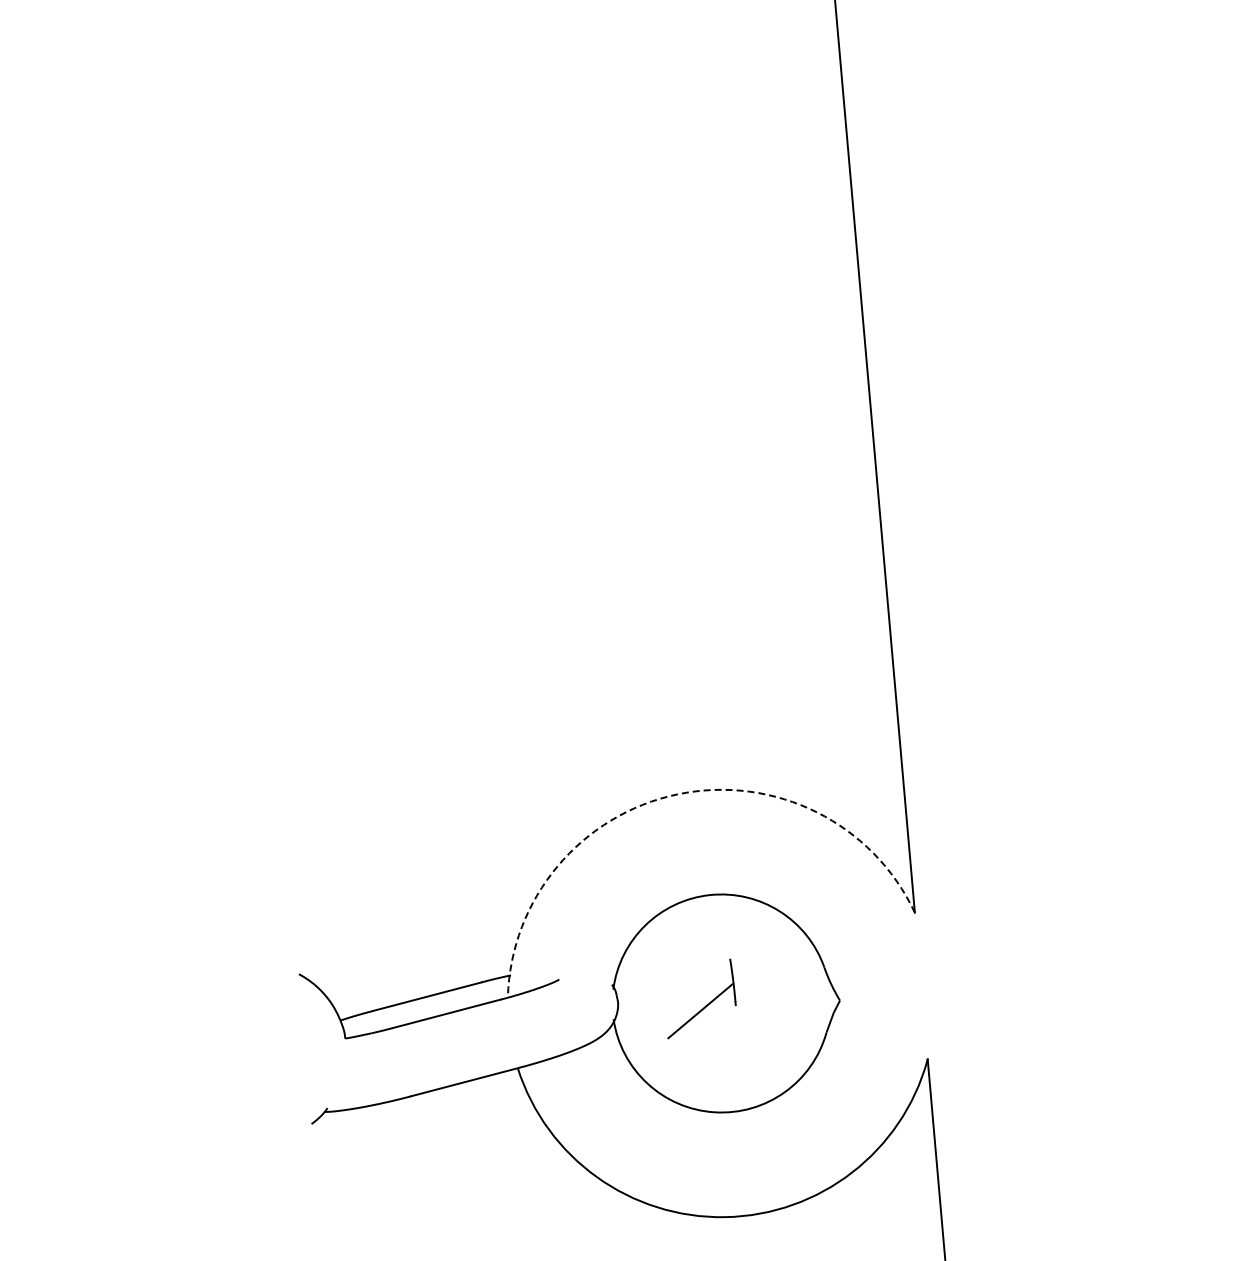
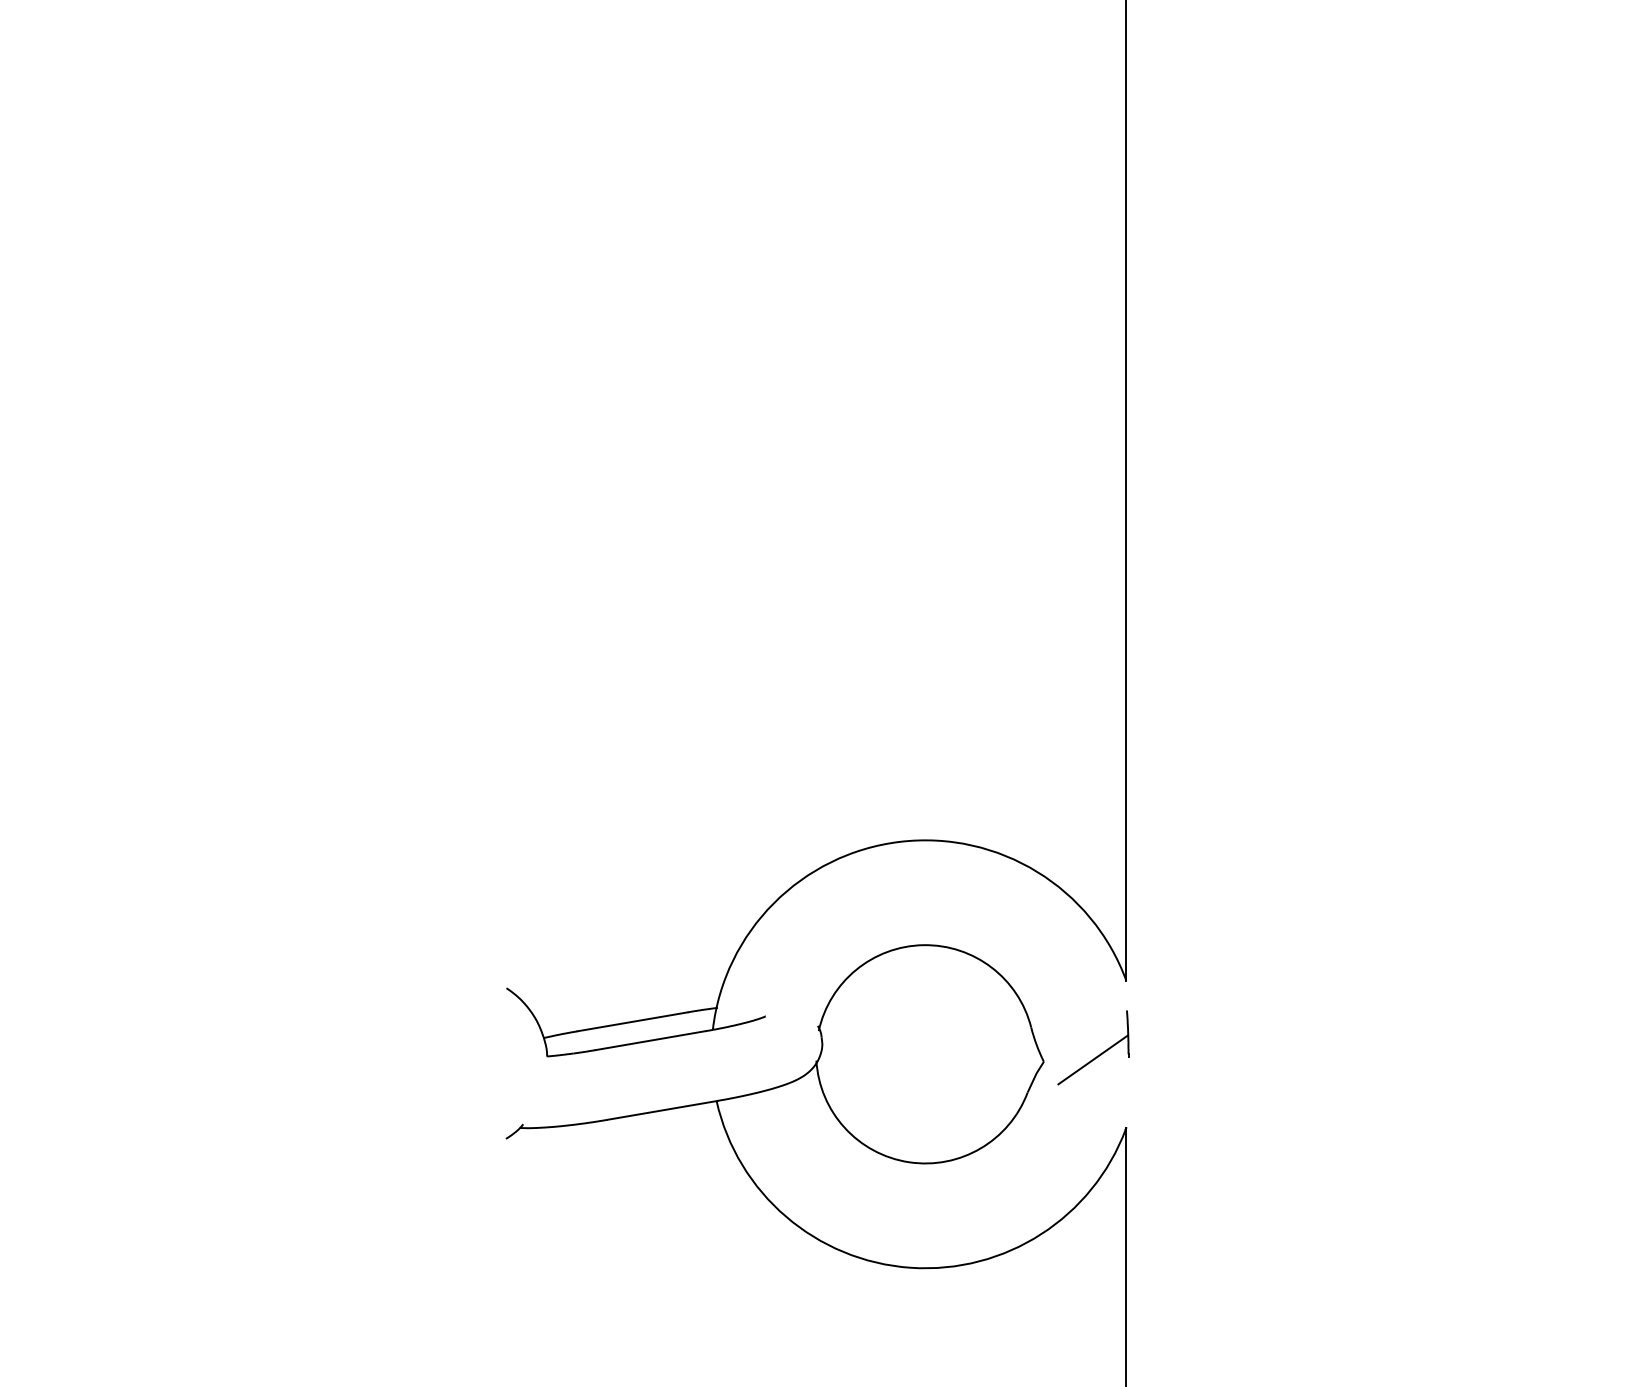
arc: (678, 793) -> (900, 841), dashed -> solid
part: (704, 1006) -> (1097, 1055), moved

